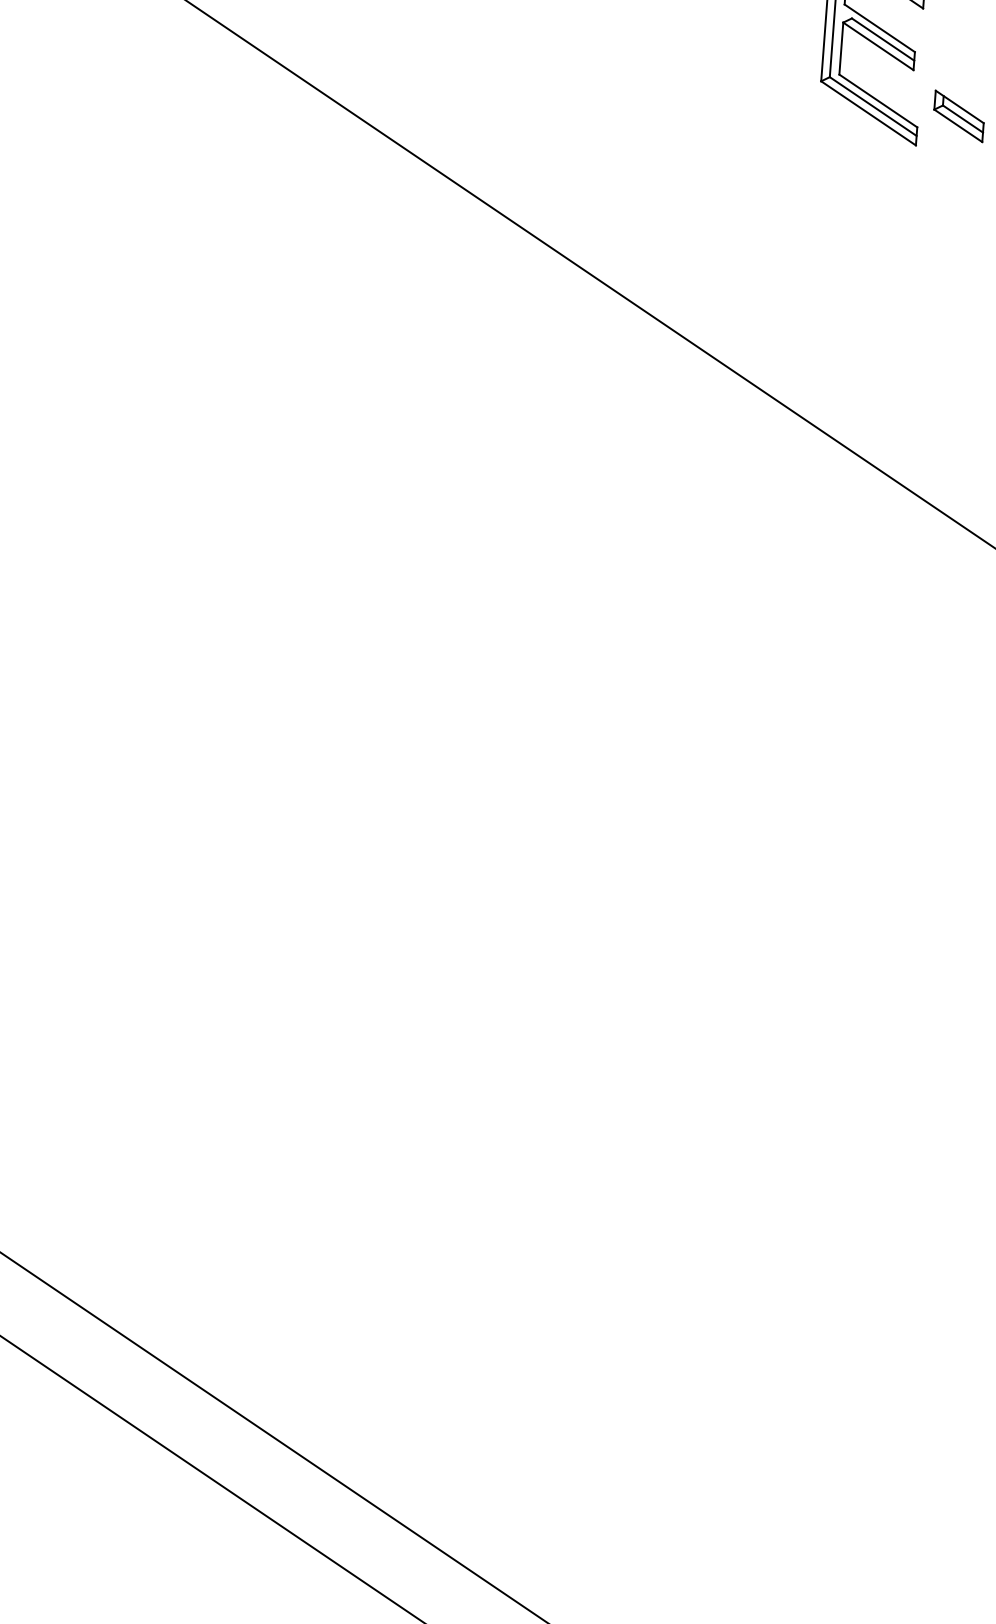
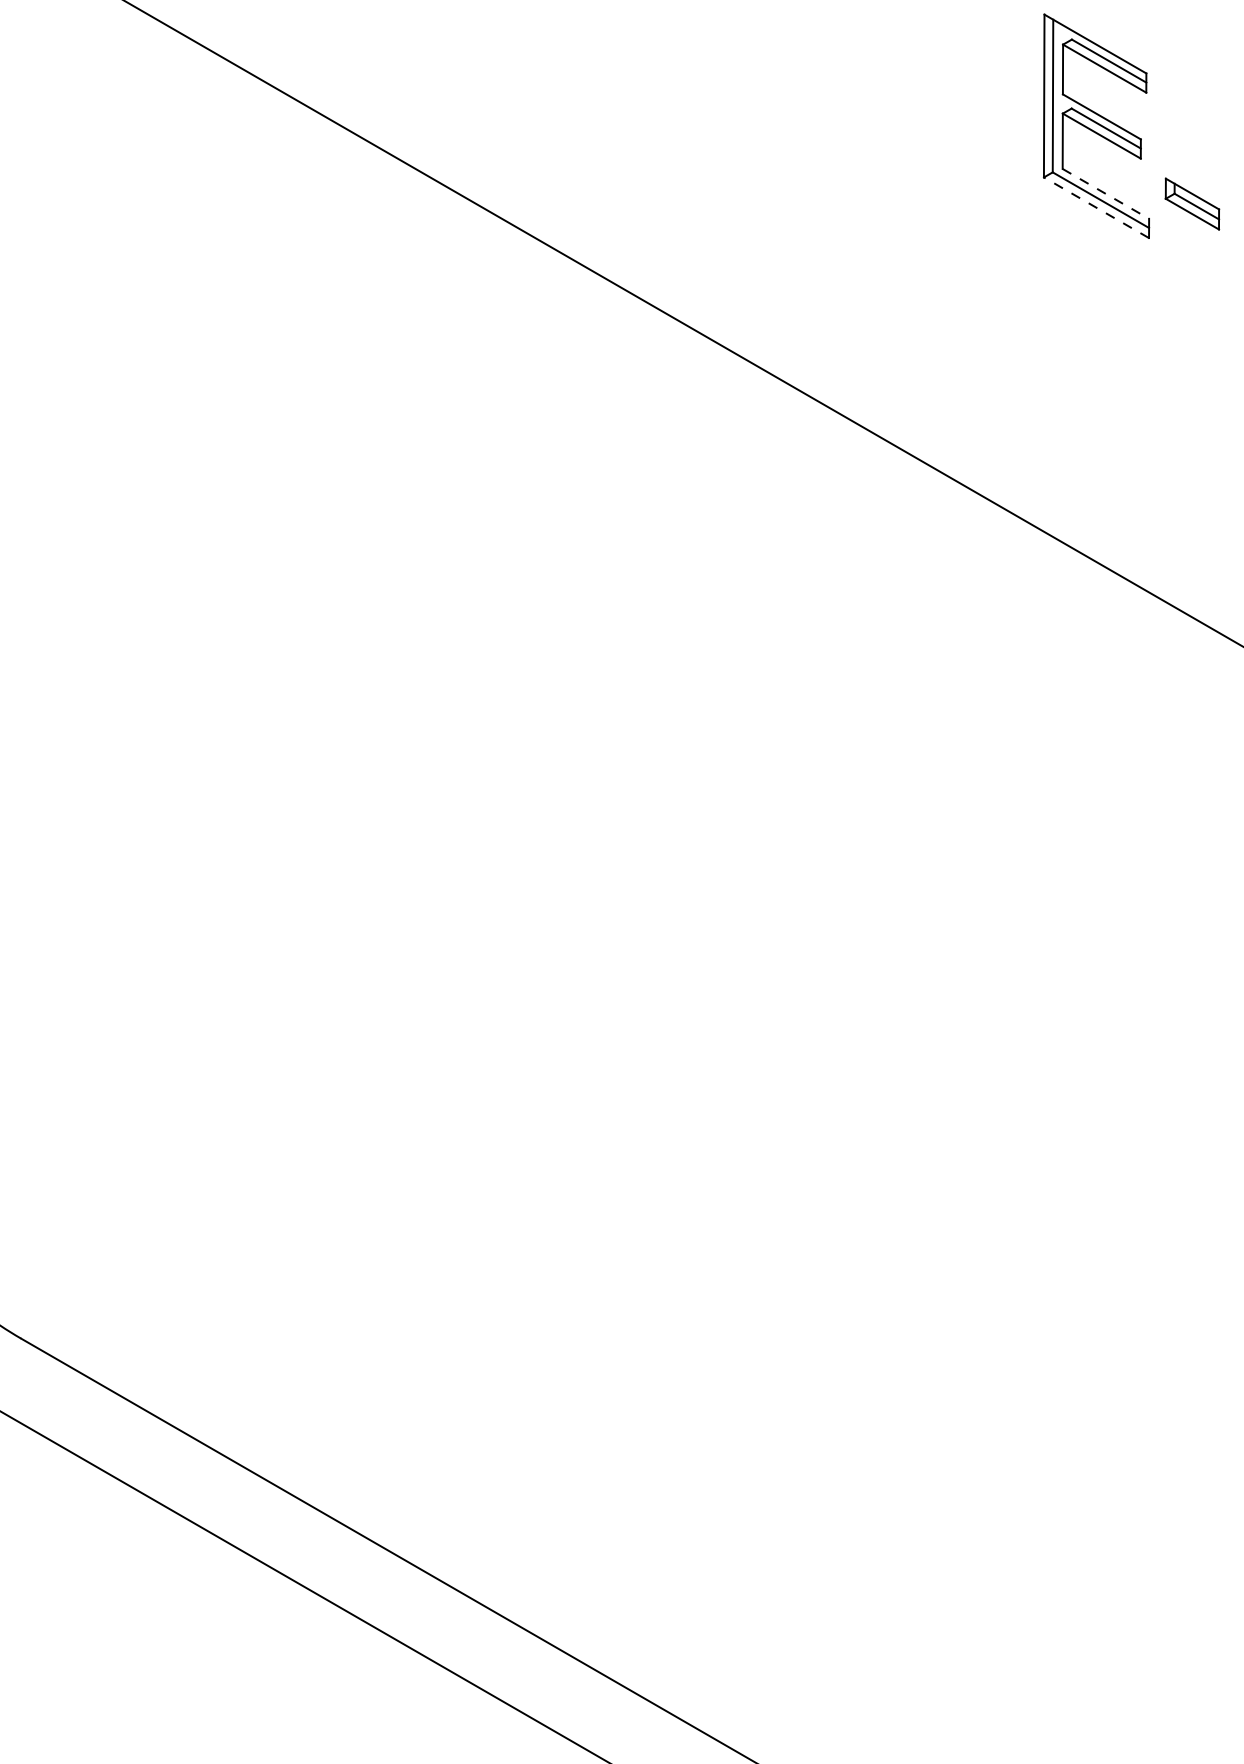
line: (878, 100) -> (1105, 193), solid -> dashed
line: (868, 113) -> (1096, 207), solid -> dashed

